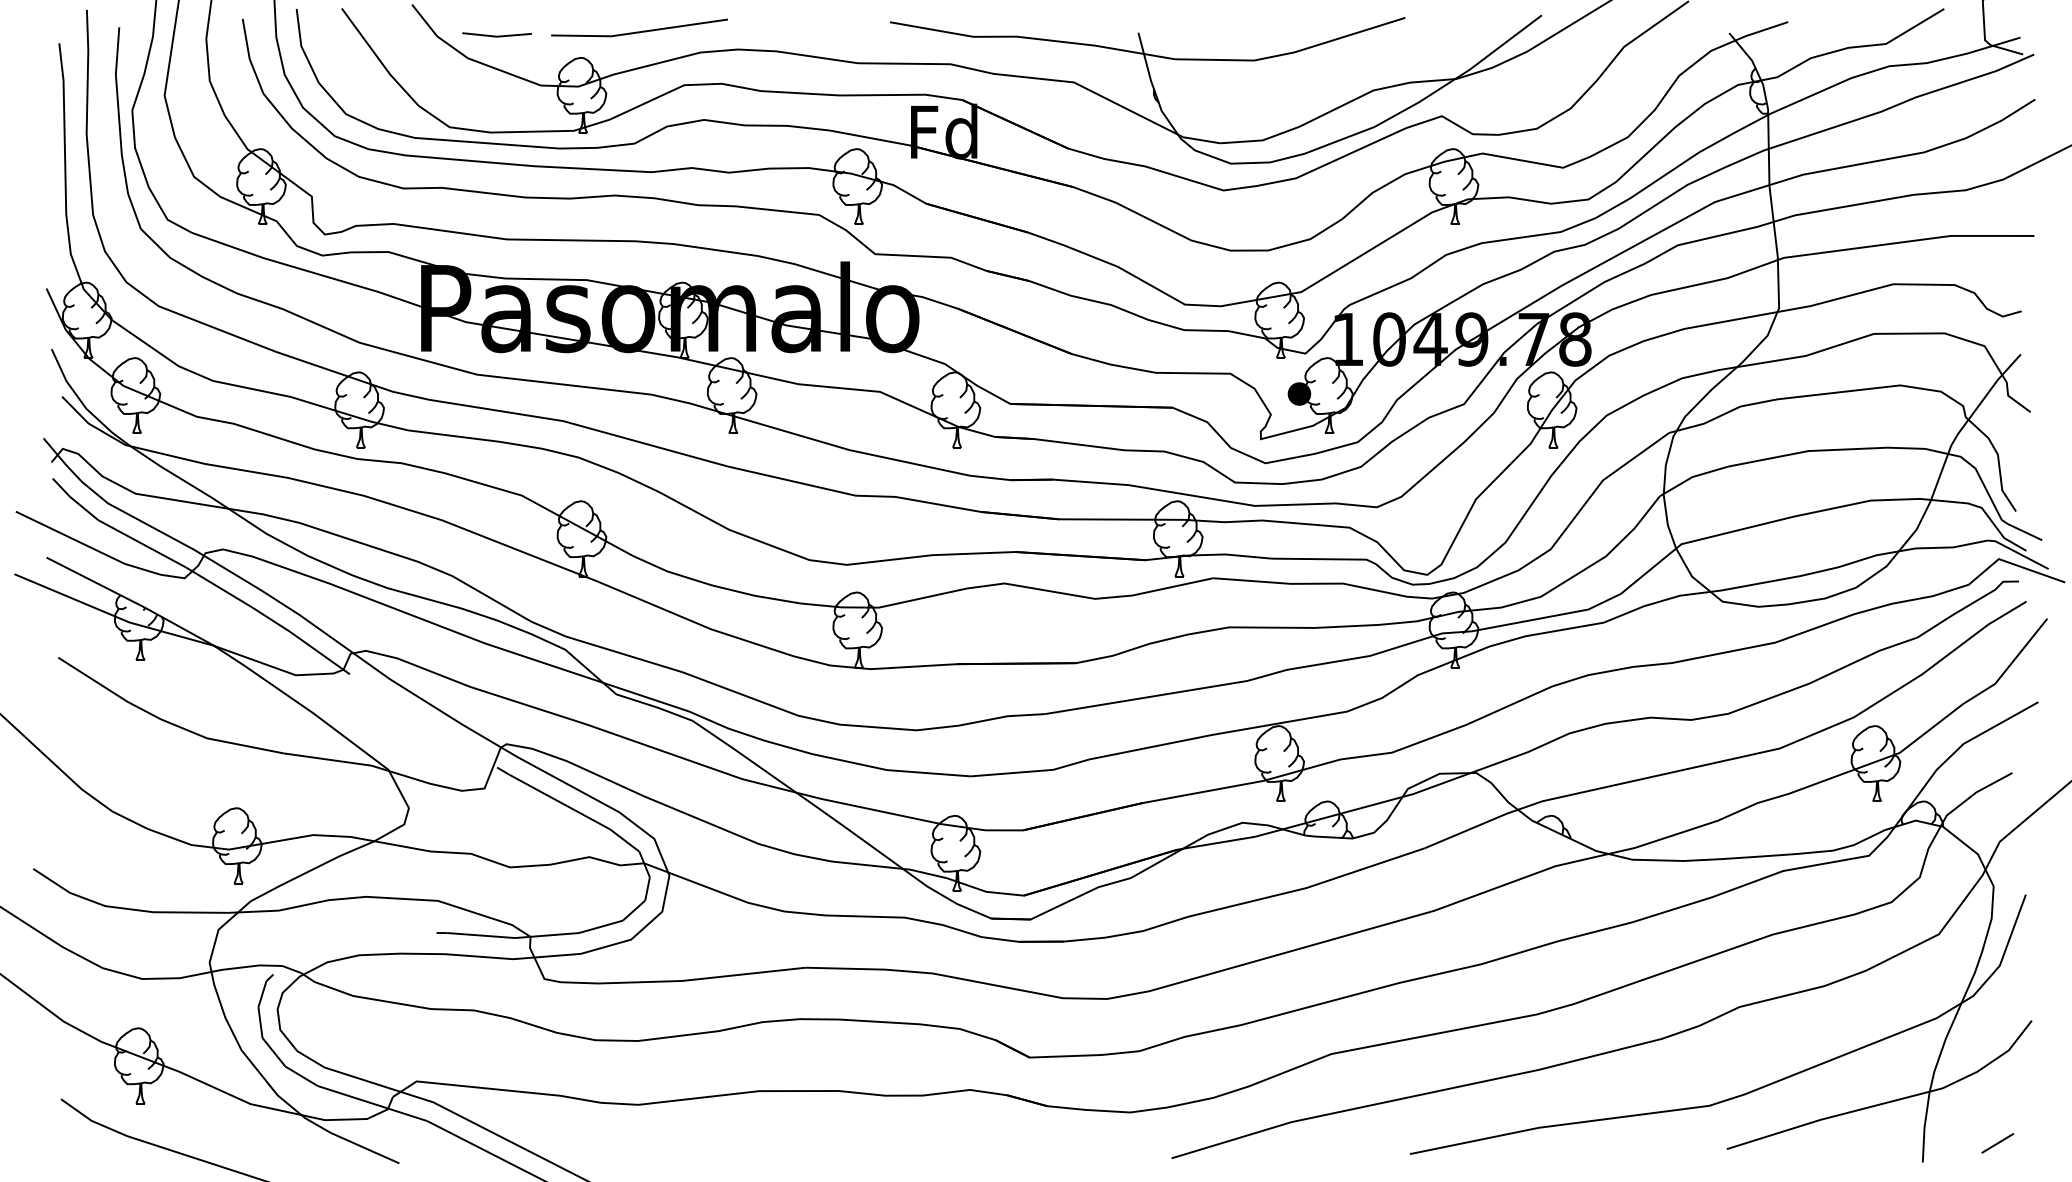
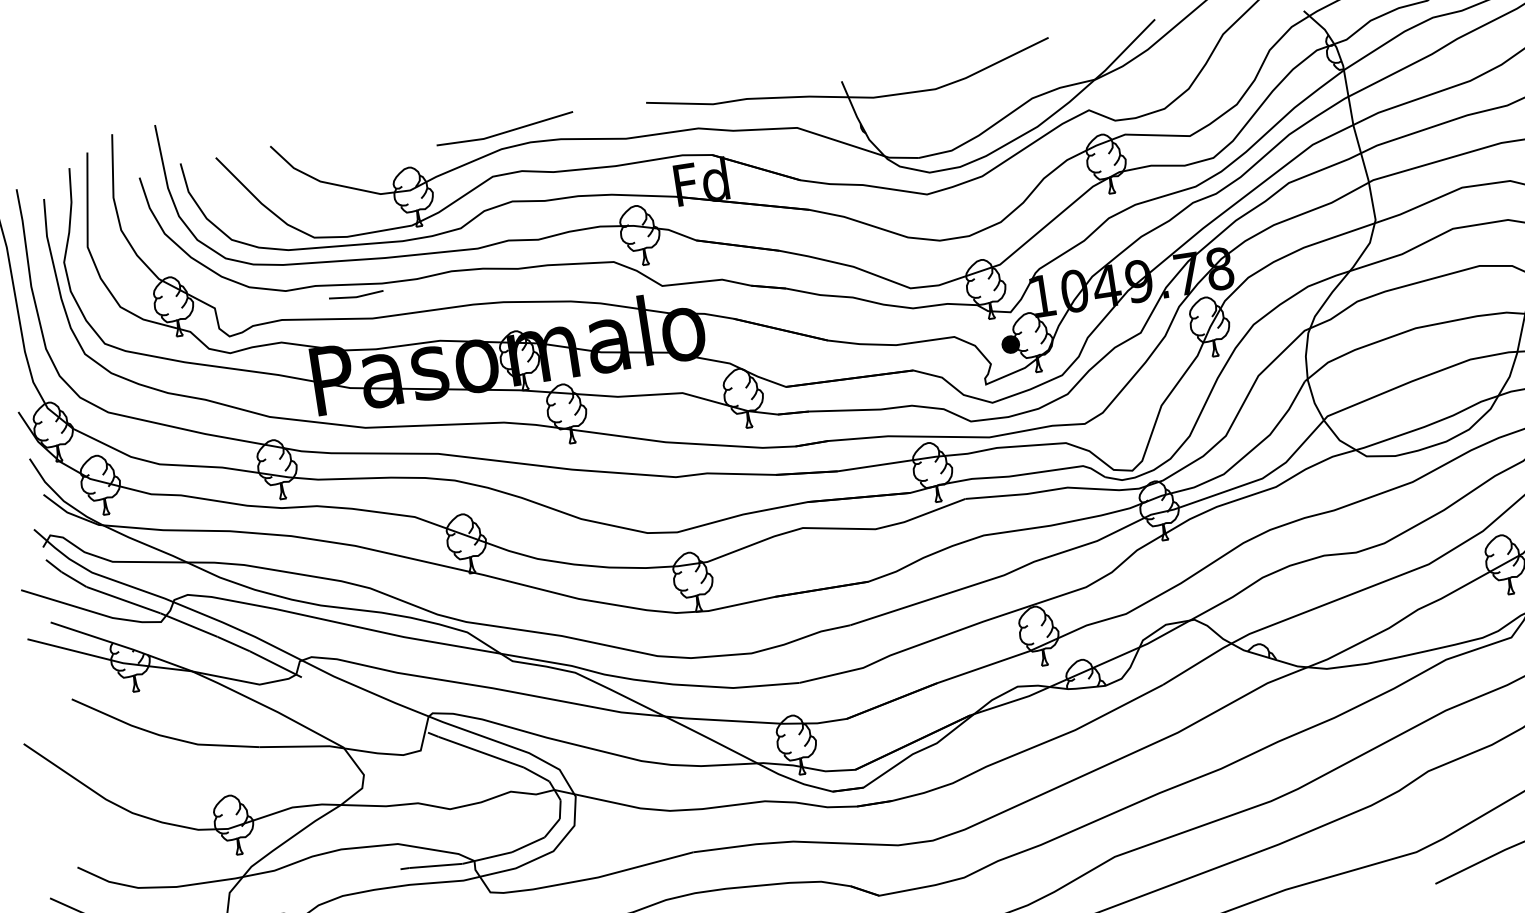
line: (639, 31) -> (505, 131), moved
line: (496, 35) -> (356, 296), moved

